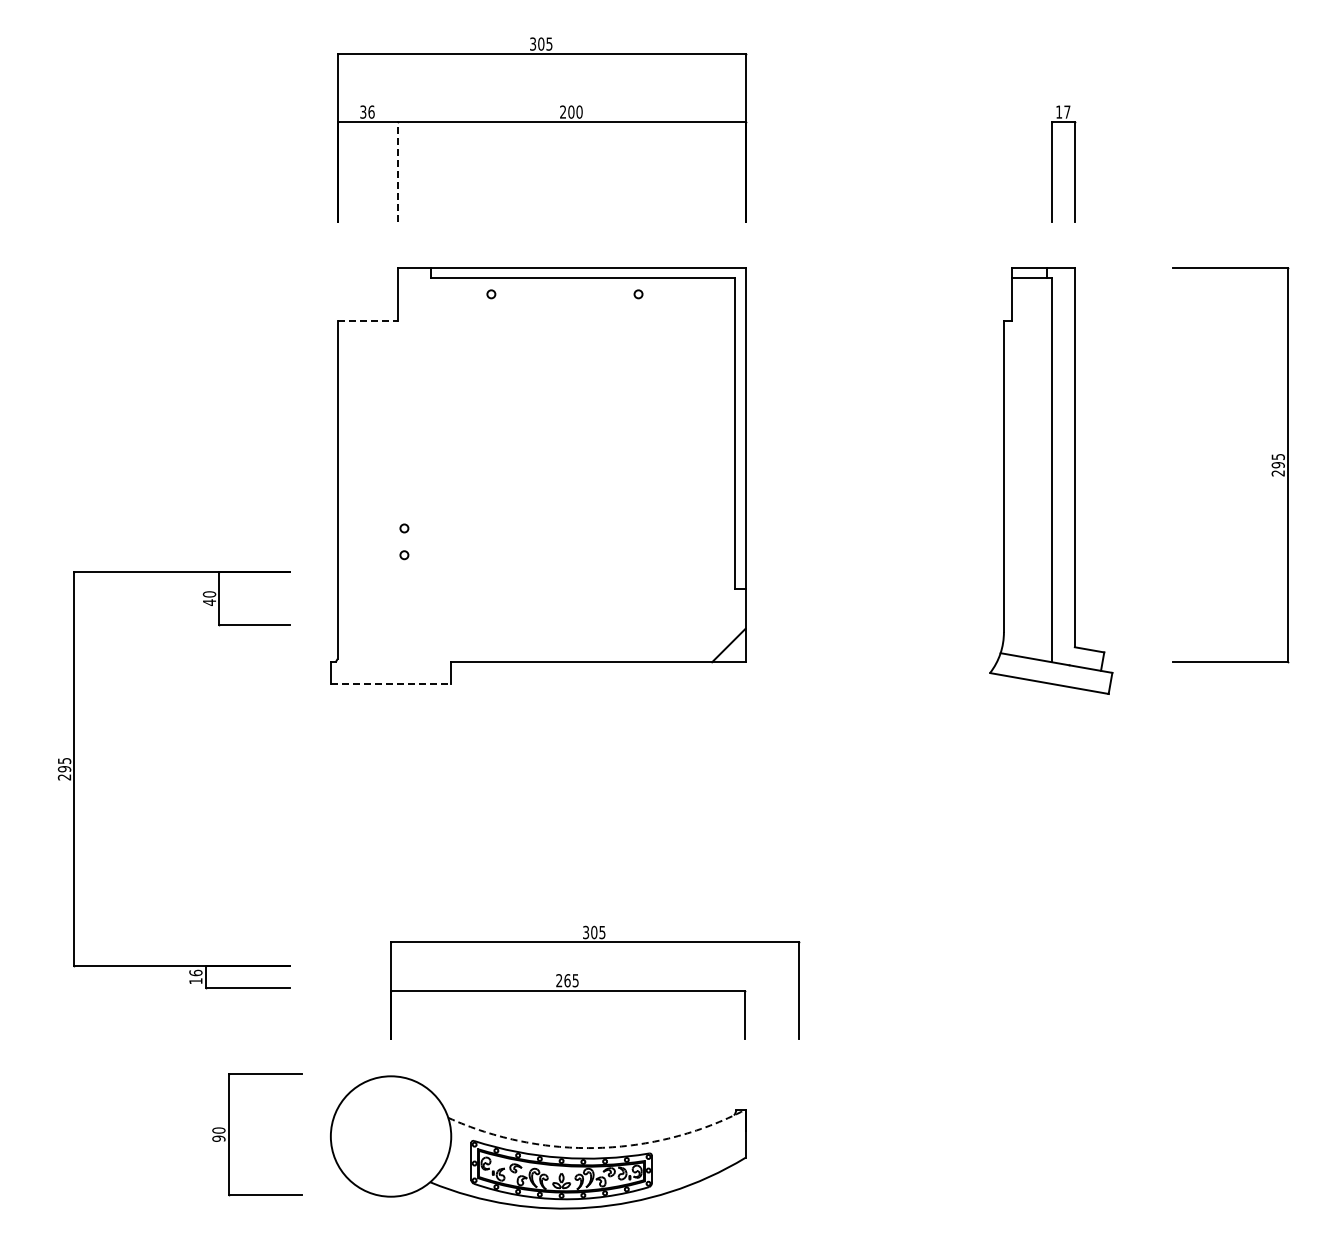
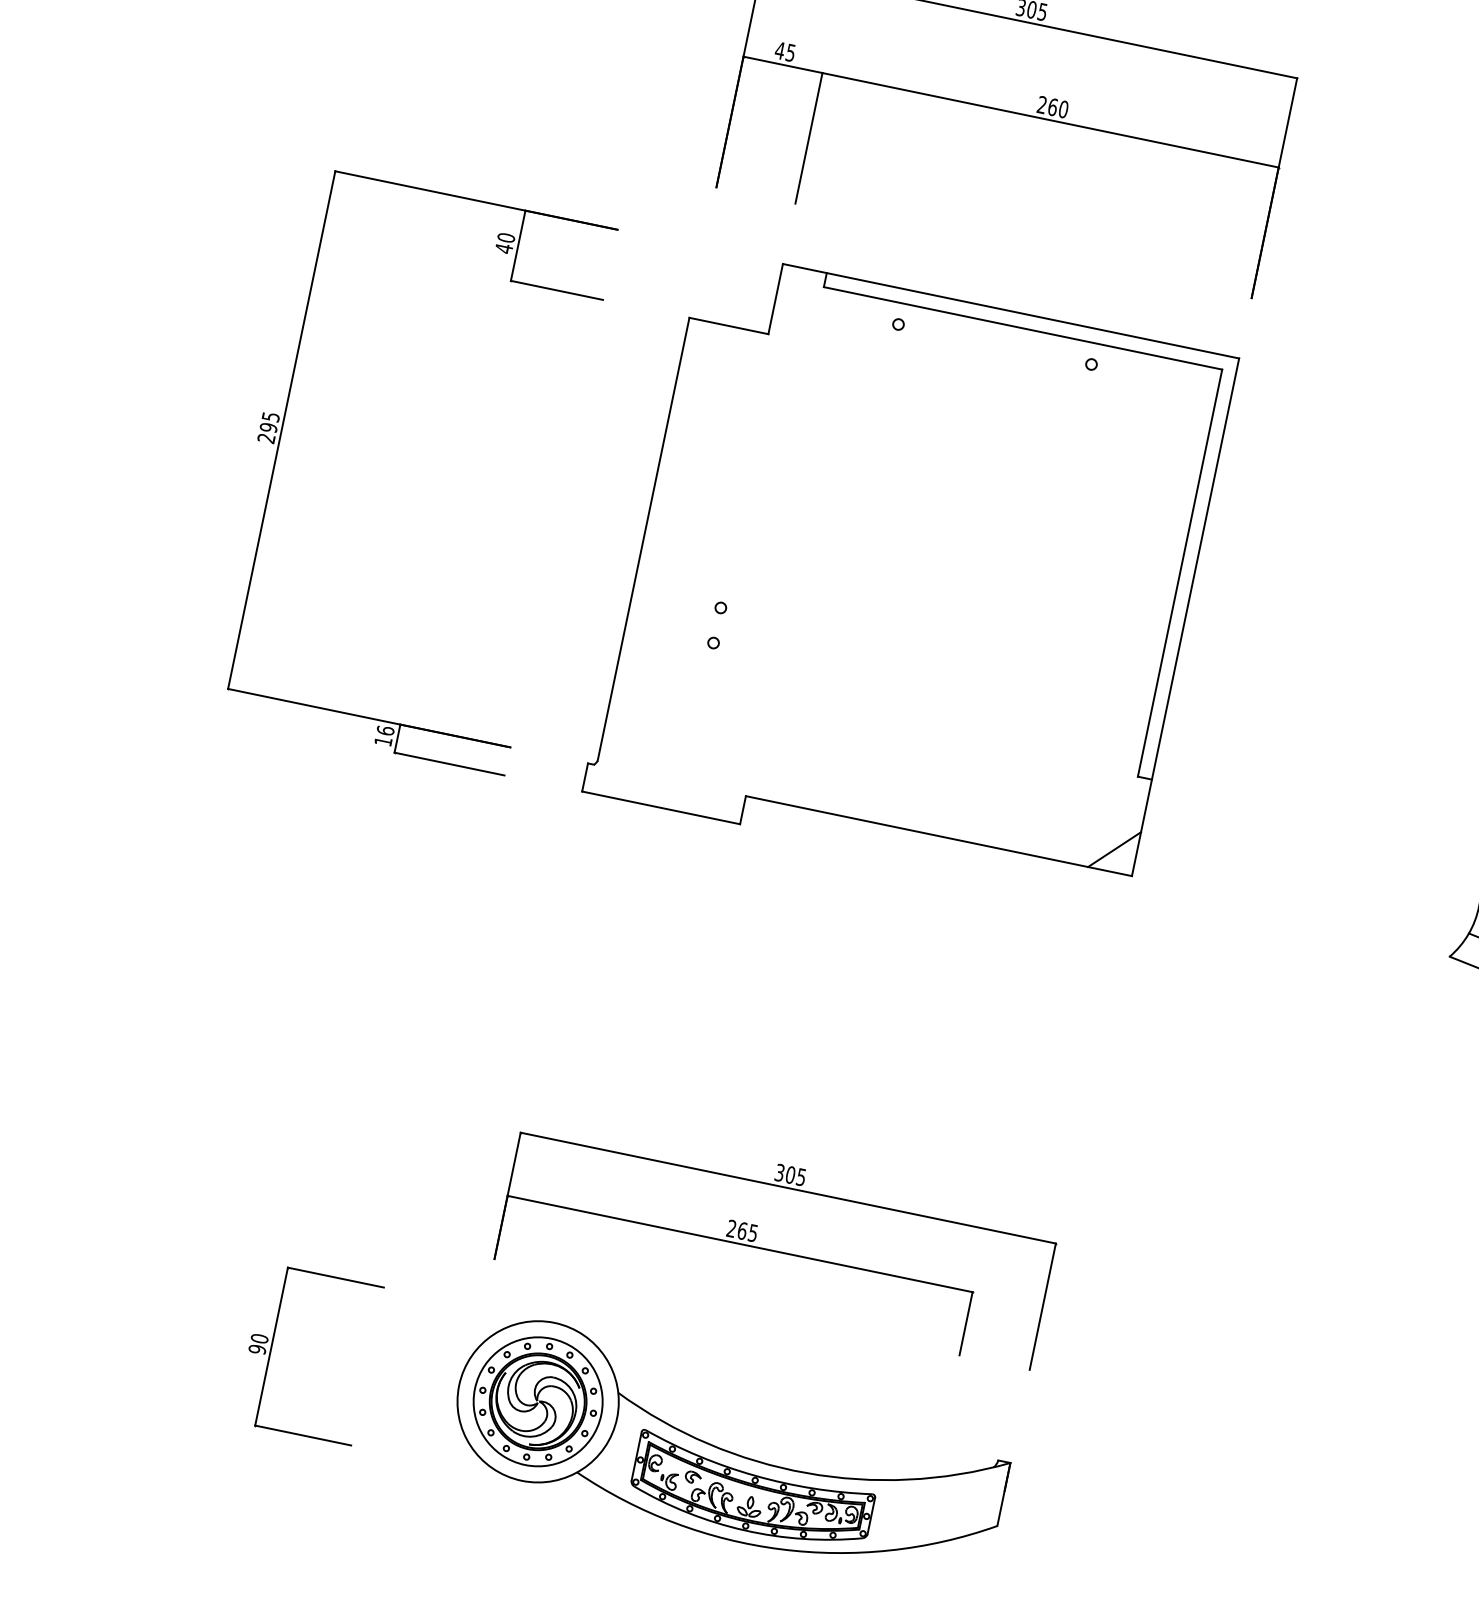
text: (367, 111) -> (785, 51), 36 -> 45
text: (571, 111) -> (1053, 106), 200 -> 260
line: (397, 171) -> (808, 137), dashed -> solid
line: (368, 321) -> (729, 326), dashed -> solid
line: (391, 683) -> (661, 807), dashed -> solid
part: (74, 780) -> (278, 445), moved
part: (595, 990) -> (776, 1251), moved
part: (229, 1134) -> (272, 1346), moved
part: (391, 1136) -> (538, 1401), added
arc: (597, 1147) -> (805, 1472), dashed -> solid

